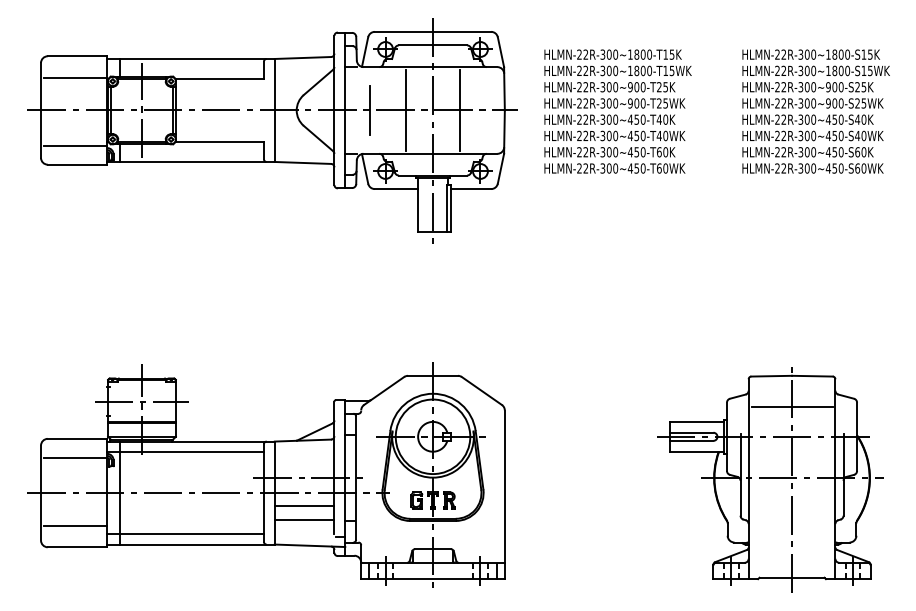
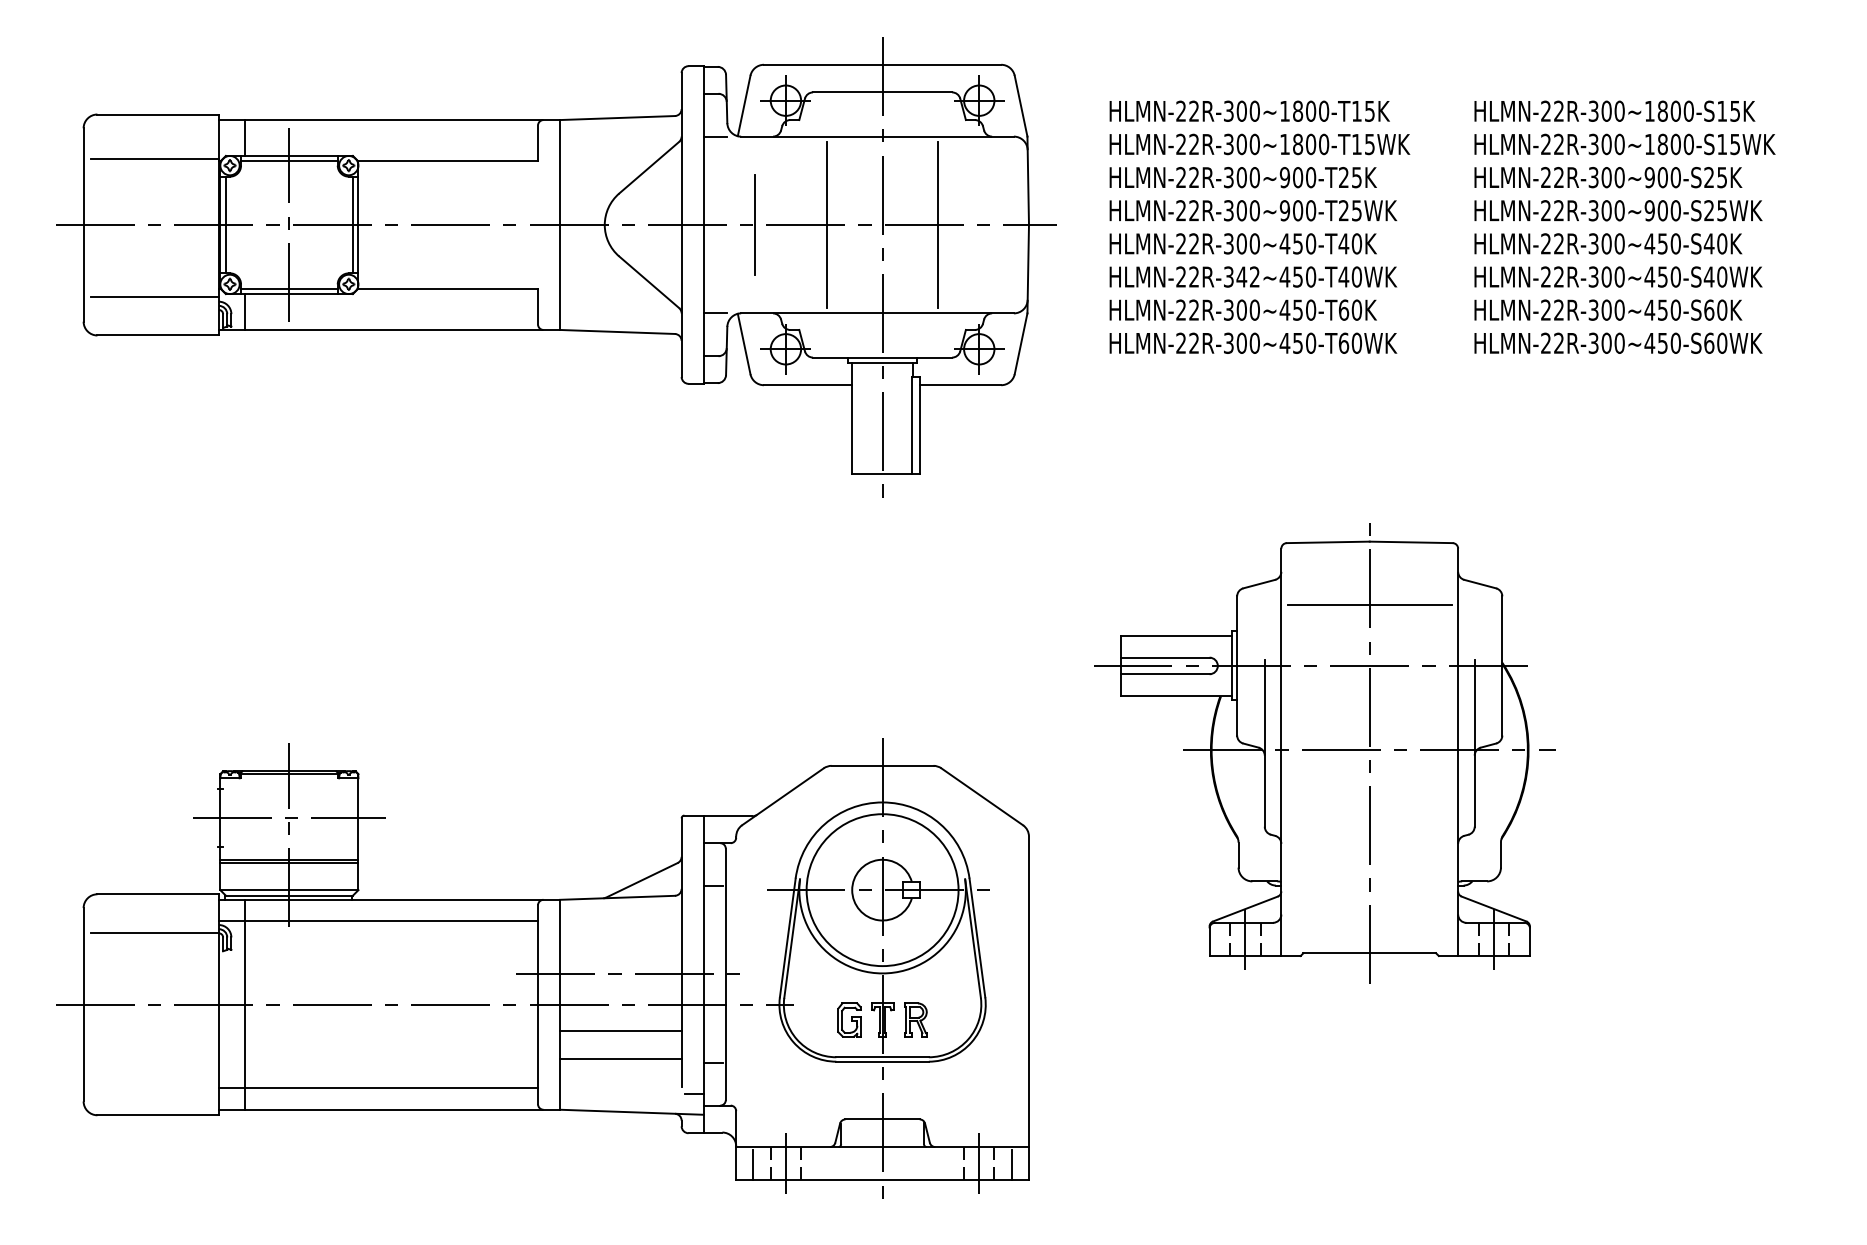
text: (815, 111) -> (1623, 227), moved
text: (612, 135) -> (1248, 276), HLMN-22R-300~450-T40WK -> HLMN-22R-342~450-T40WK
part: (770, 479) -> (1325, 752), moved
line: (75, 525) -> (153, 1070), removed

